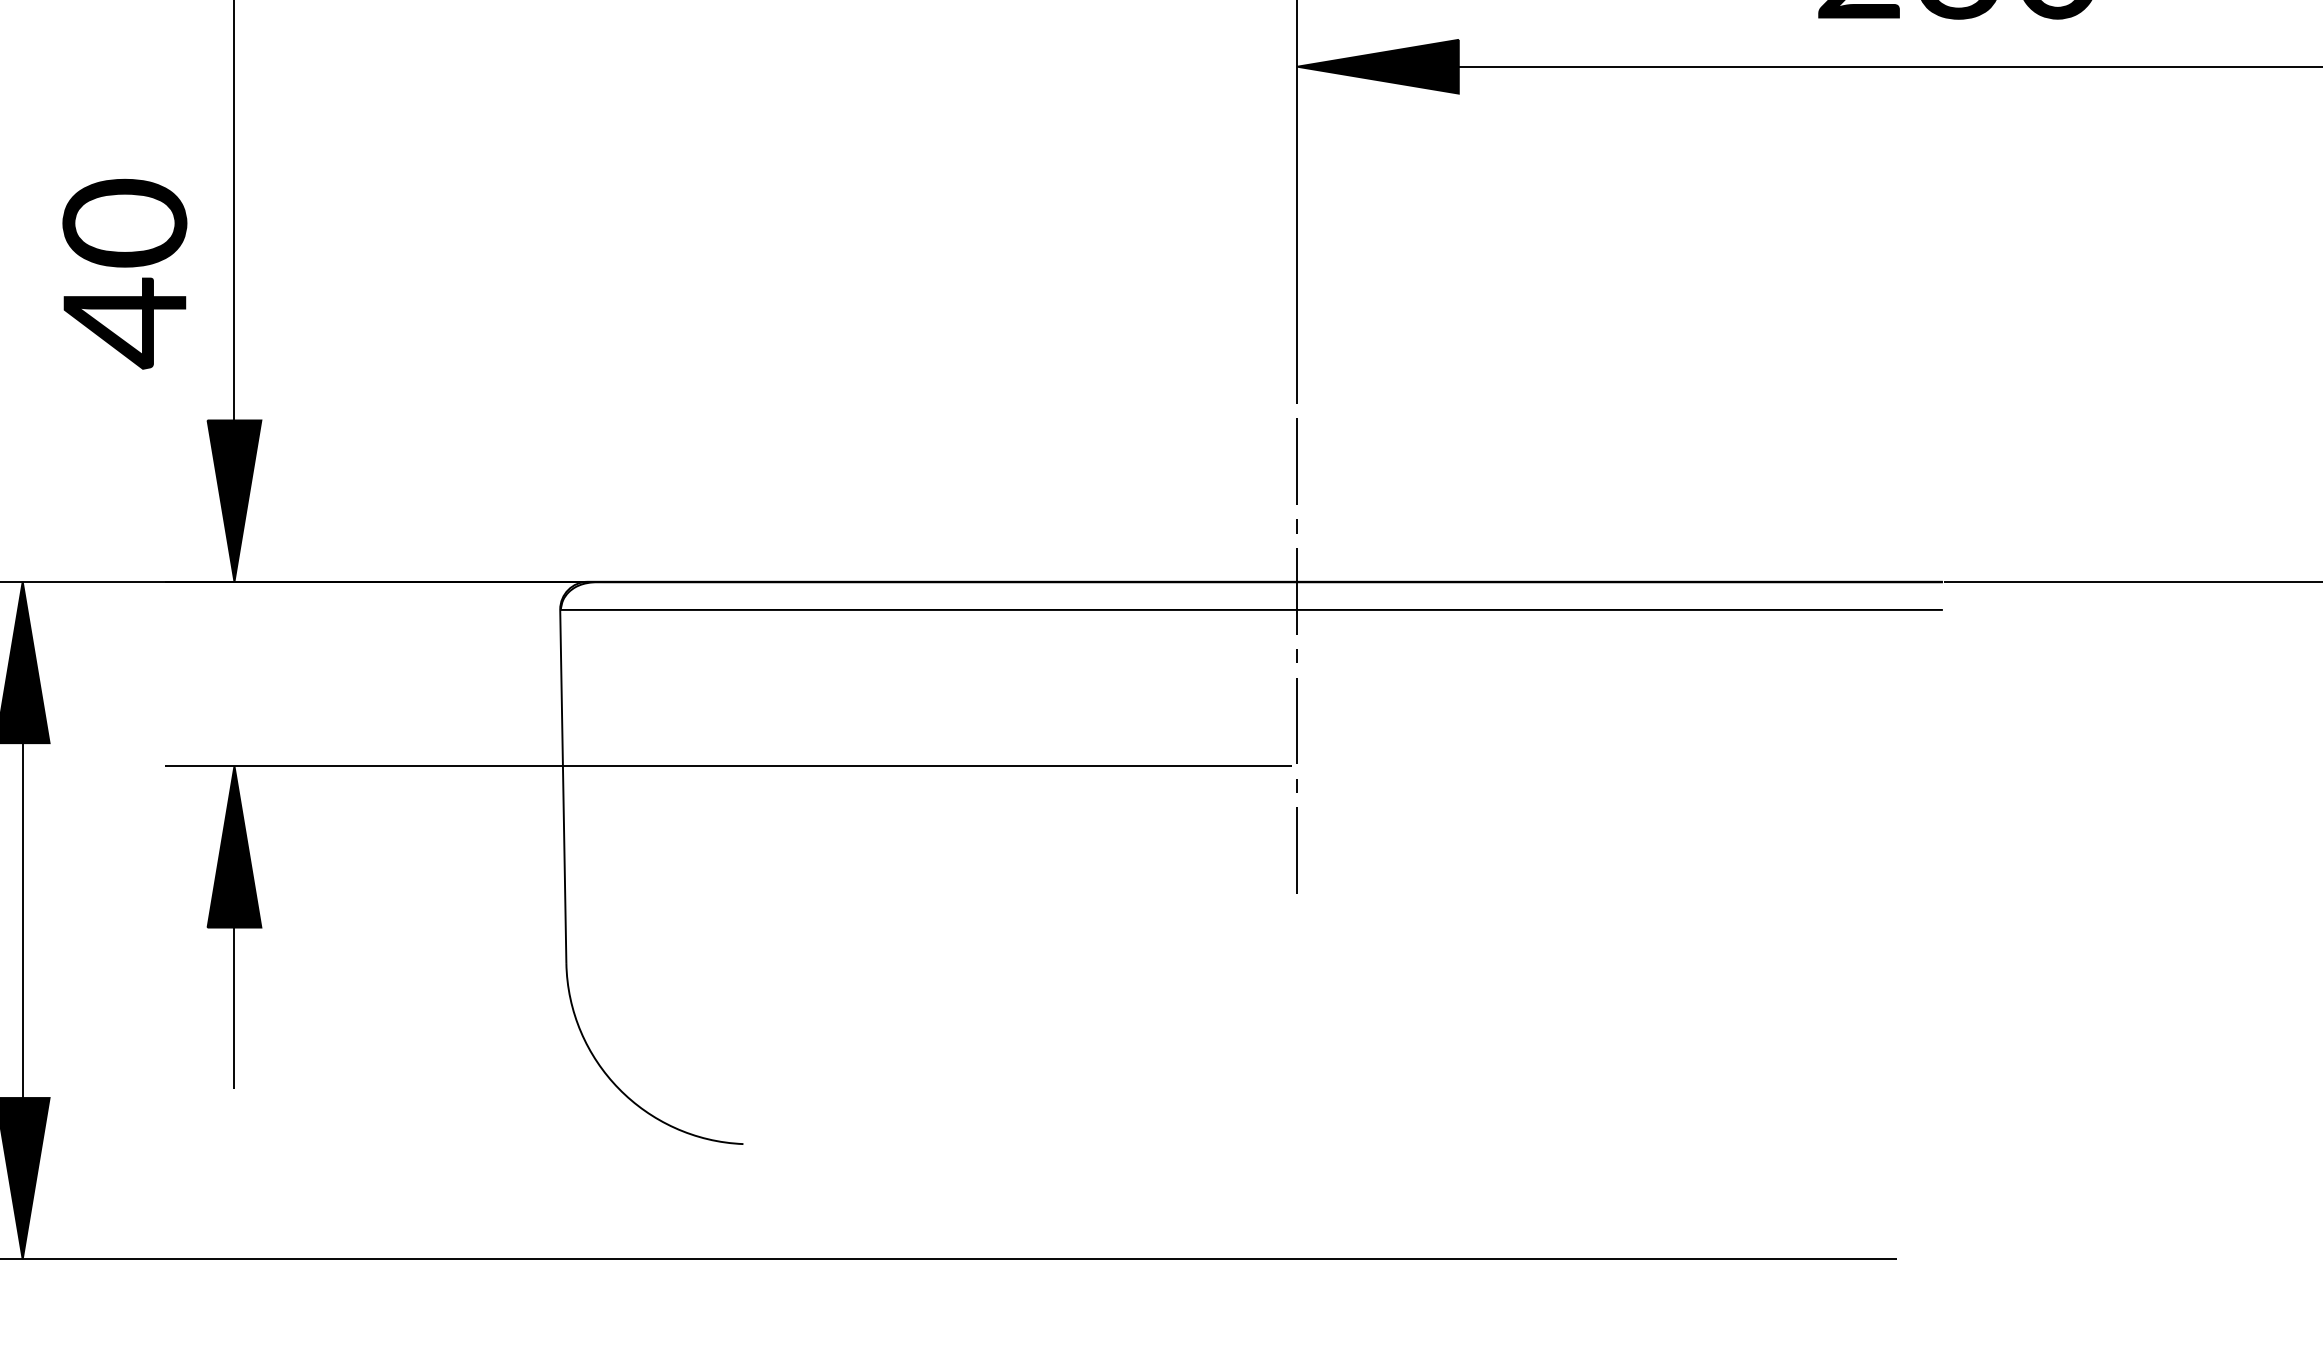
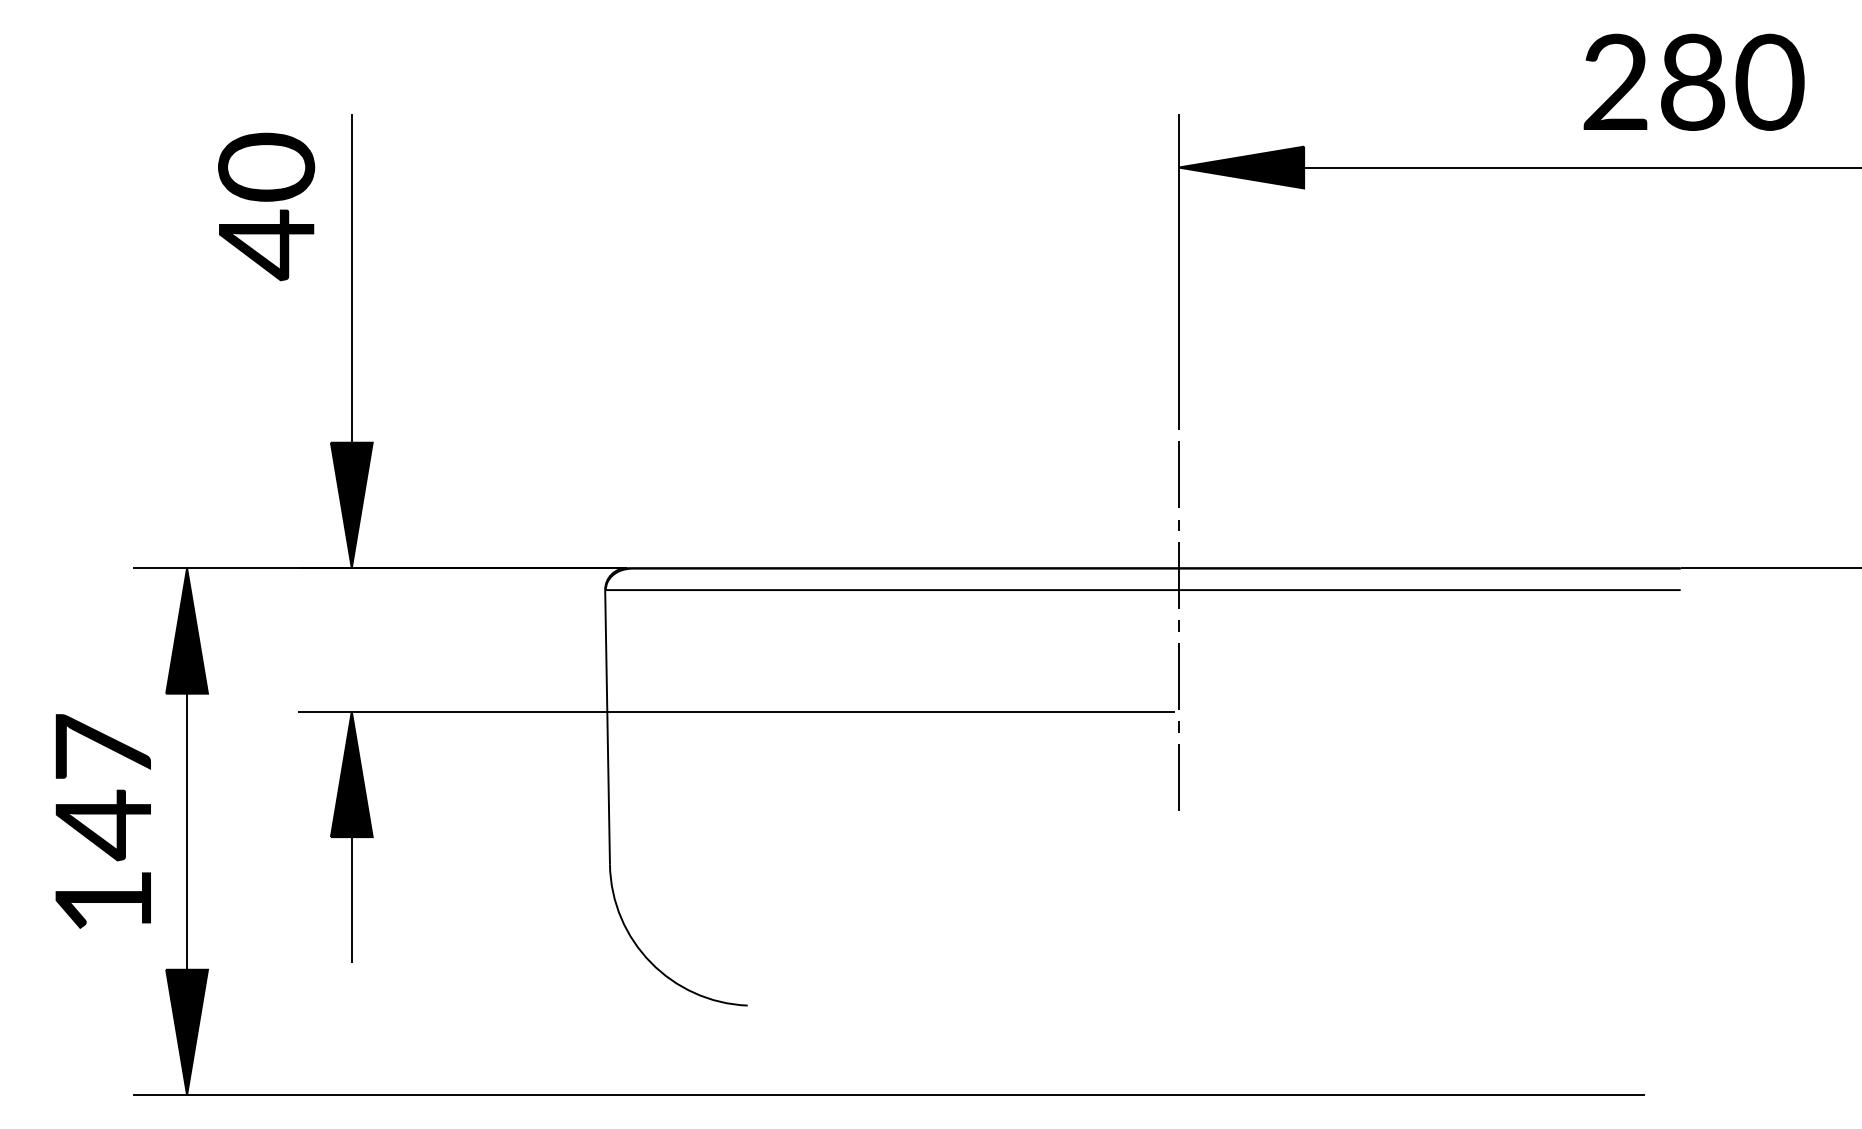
text: (124, 273) -> (266, 206), moved

